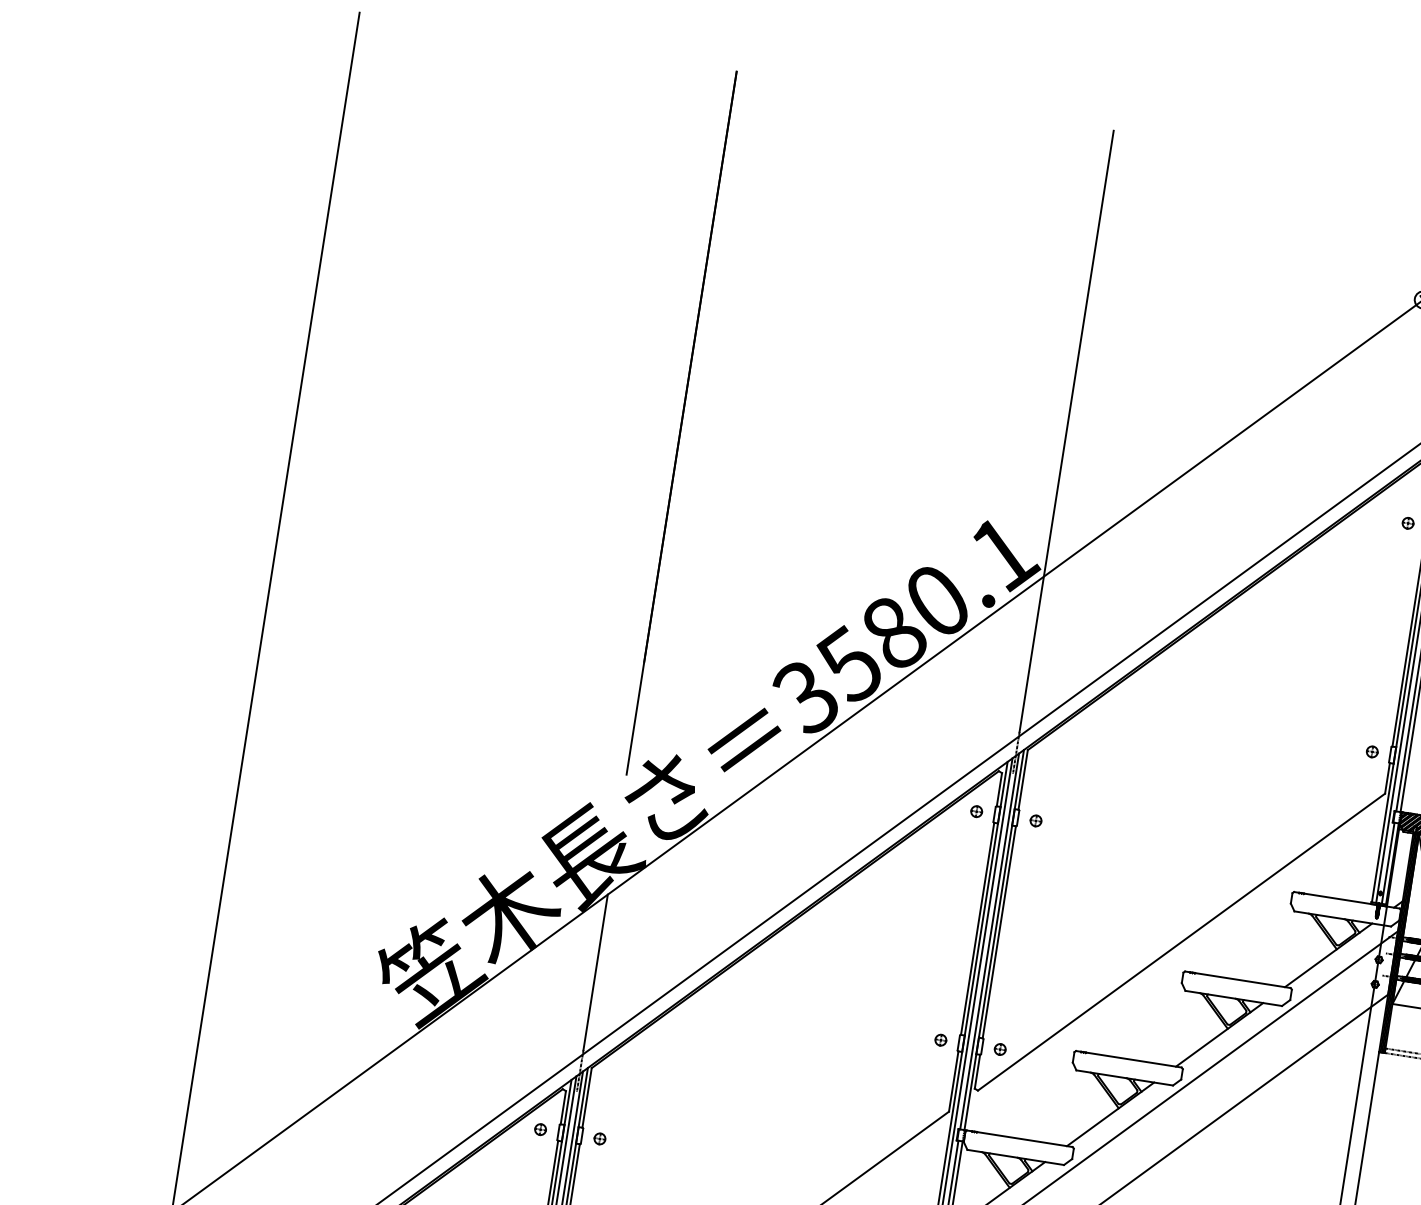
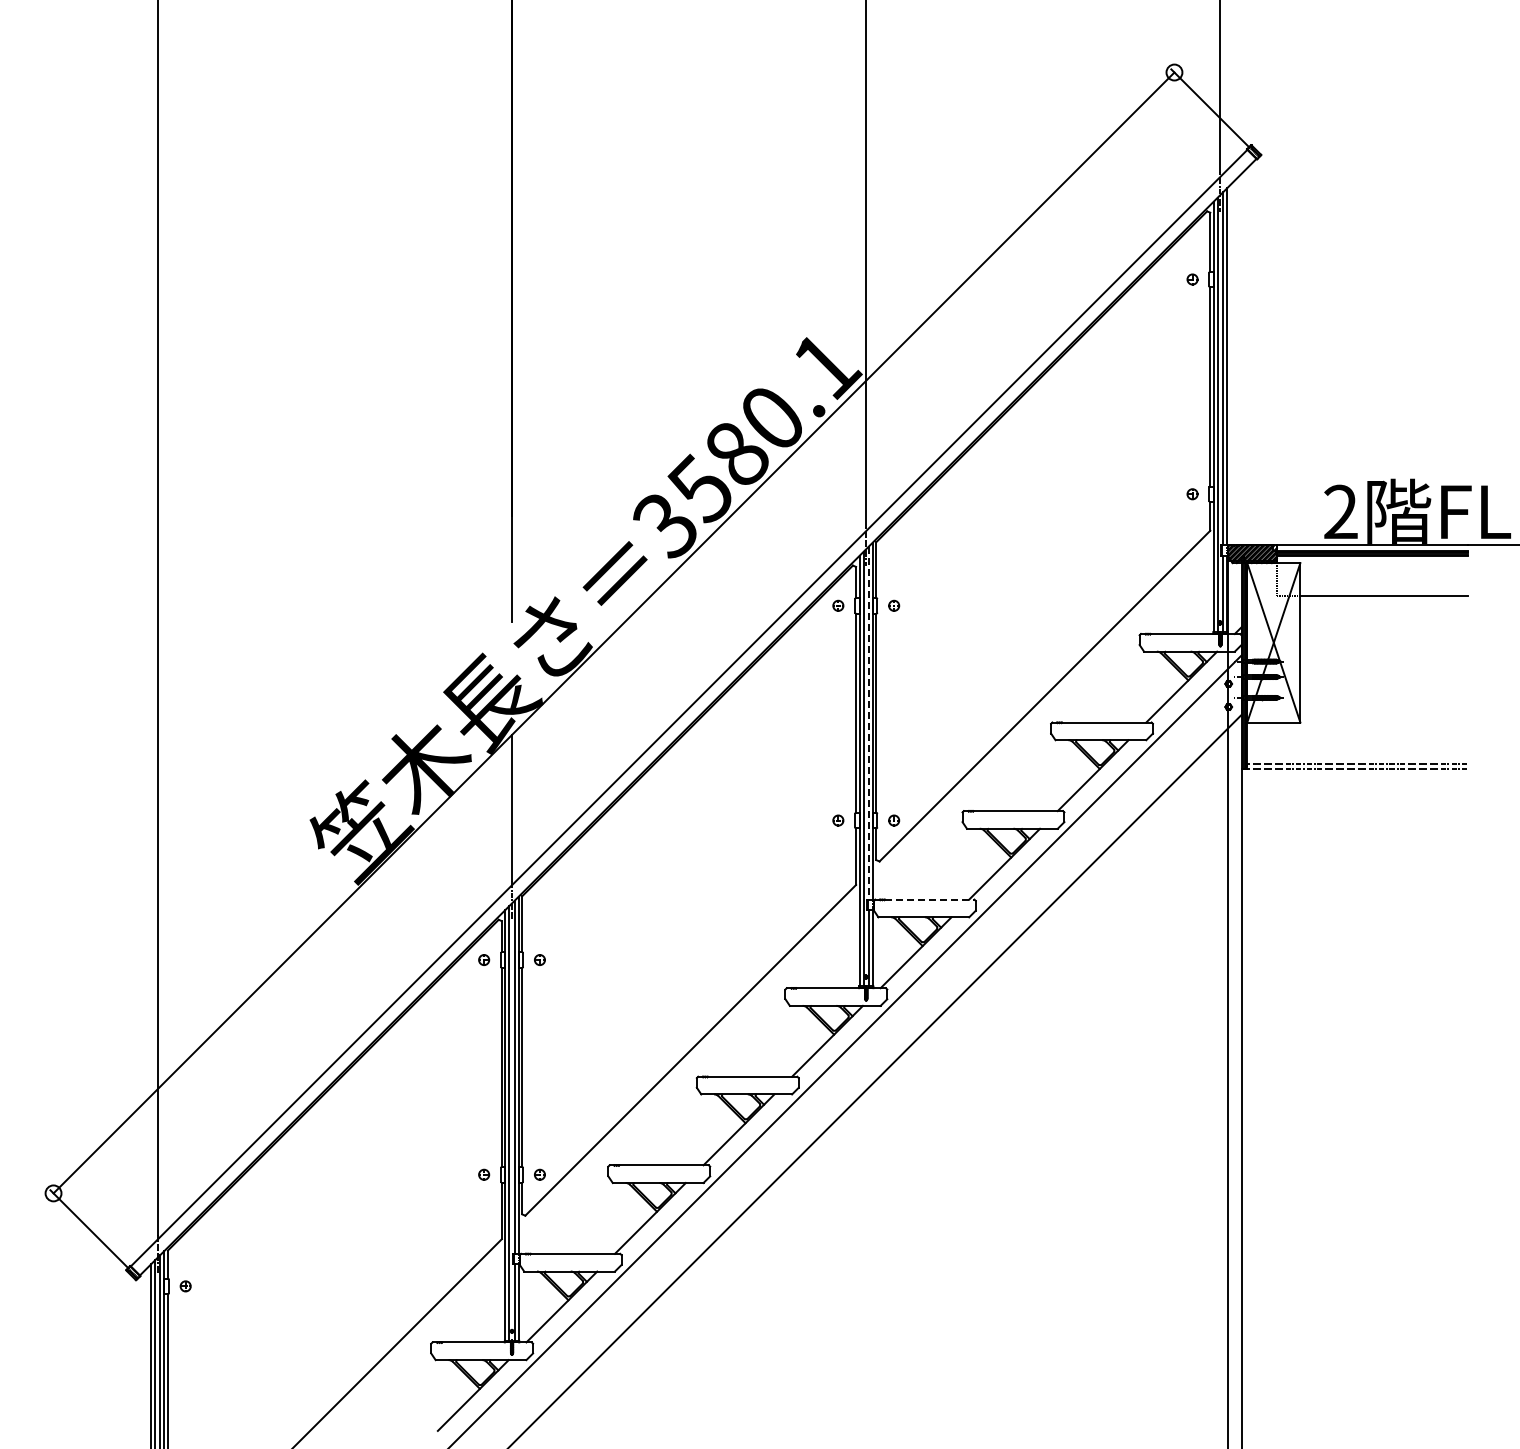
line: (989, 941) -> (868, 723), solid -> dashed
line: (1024, 1139) -> (929, 899), solid -> dashed

